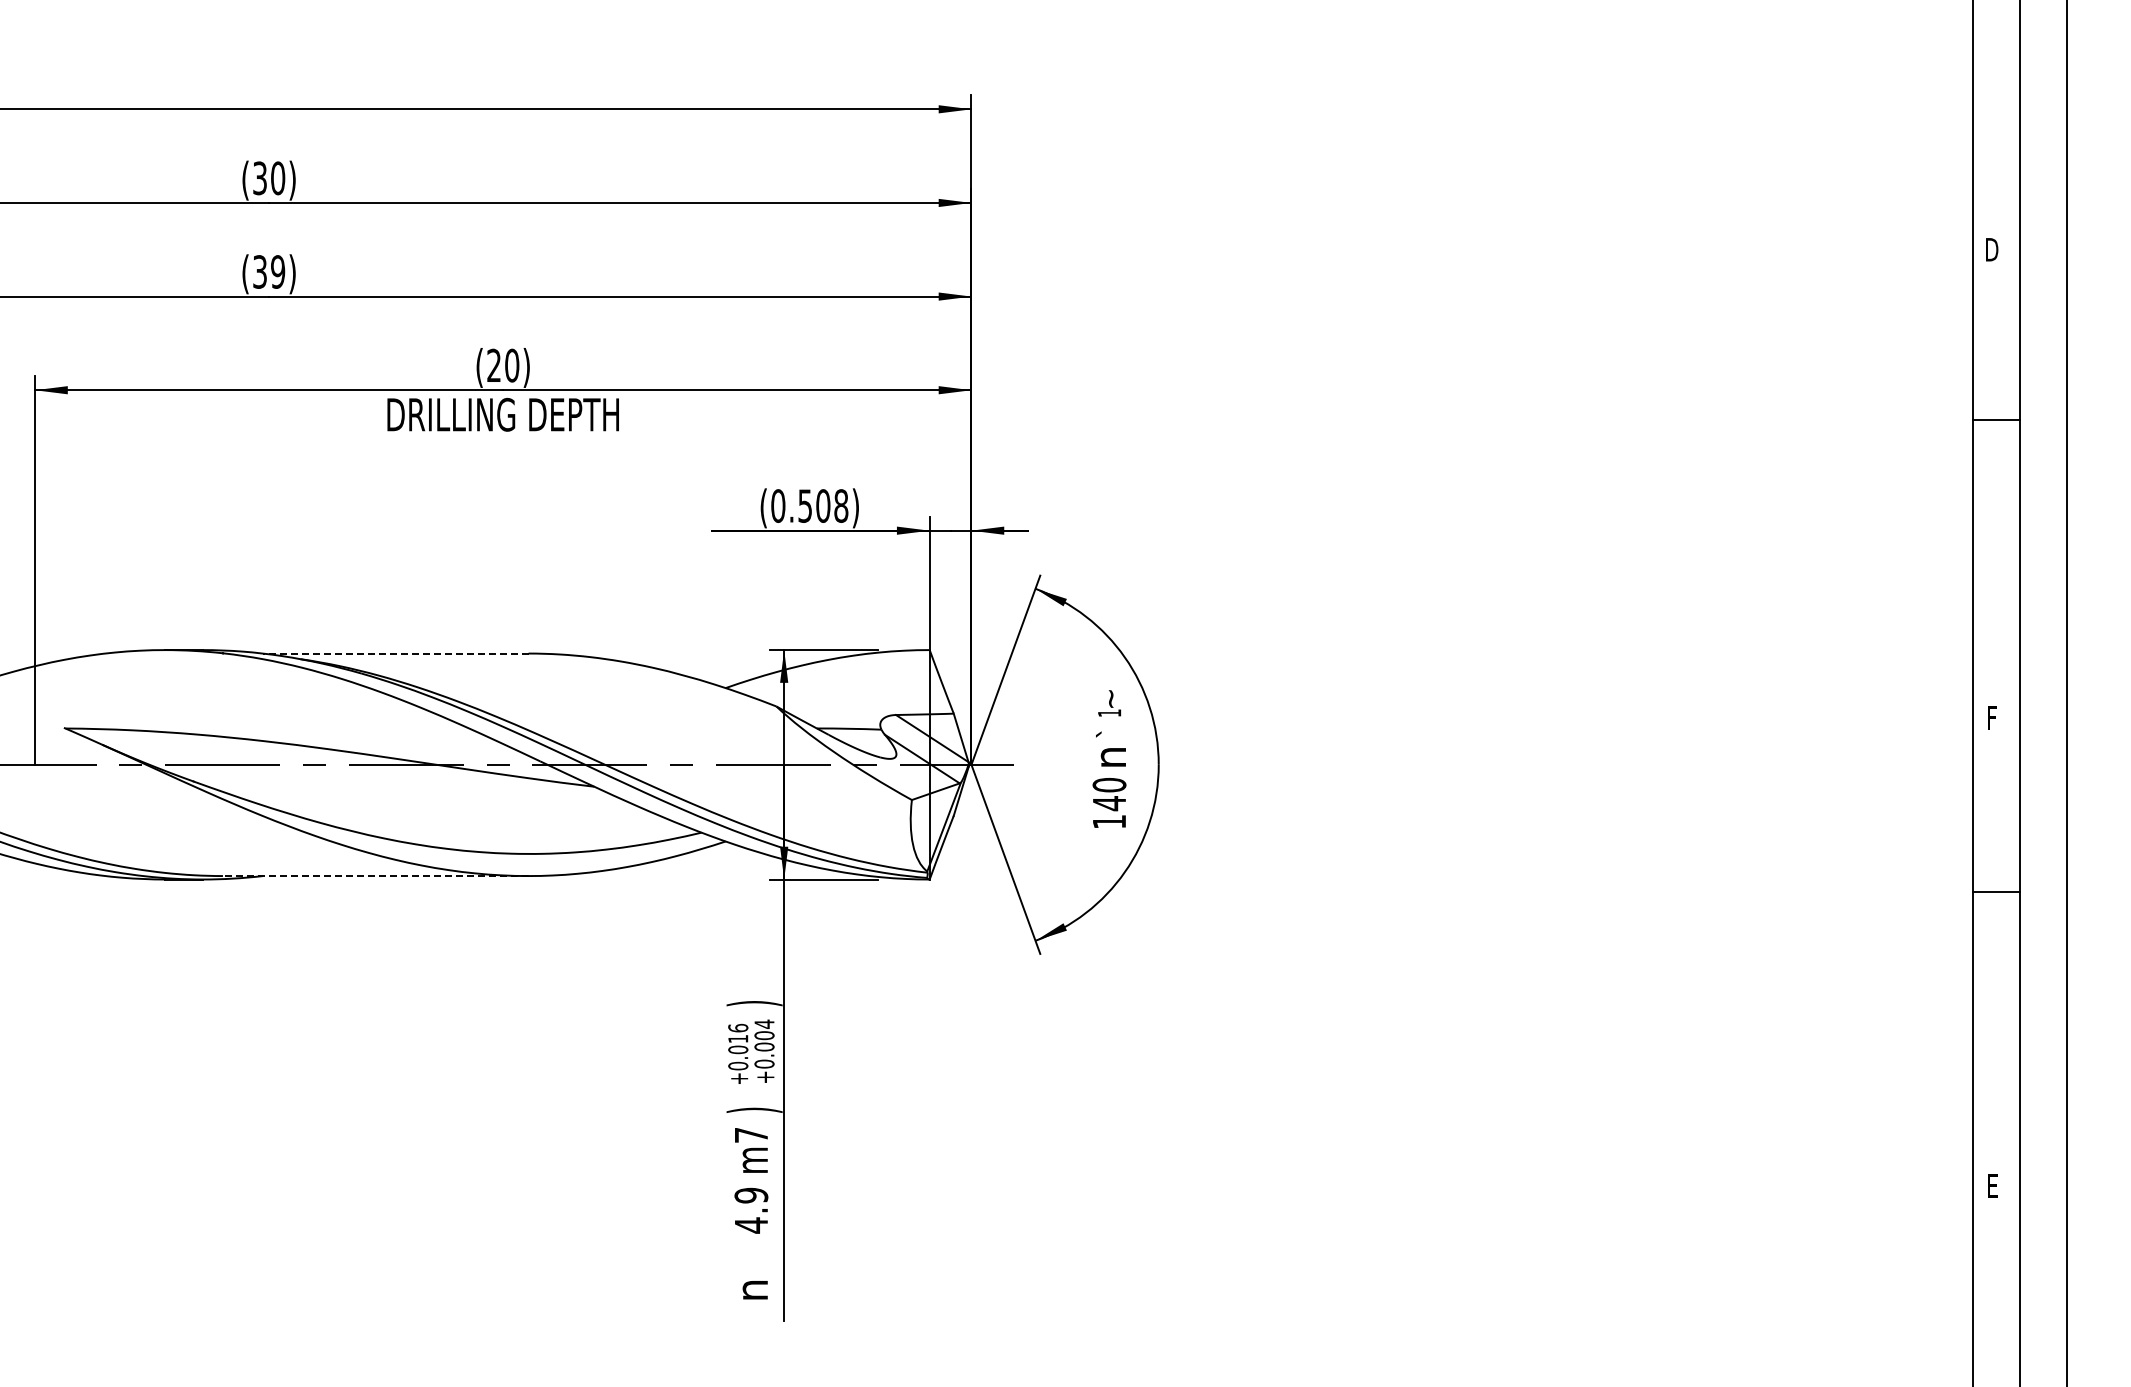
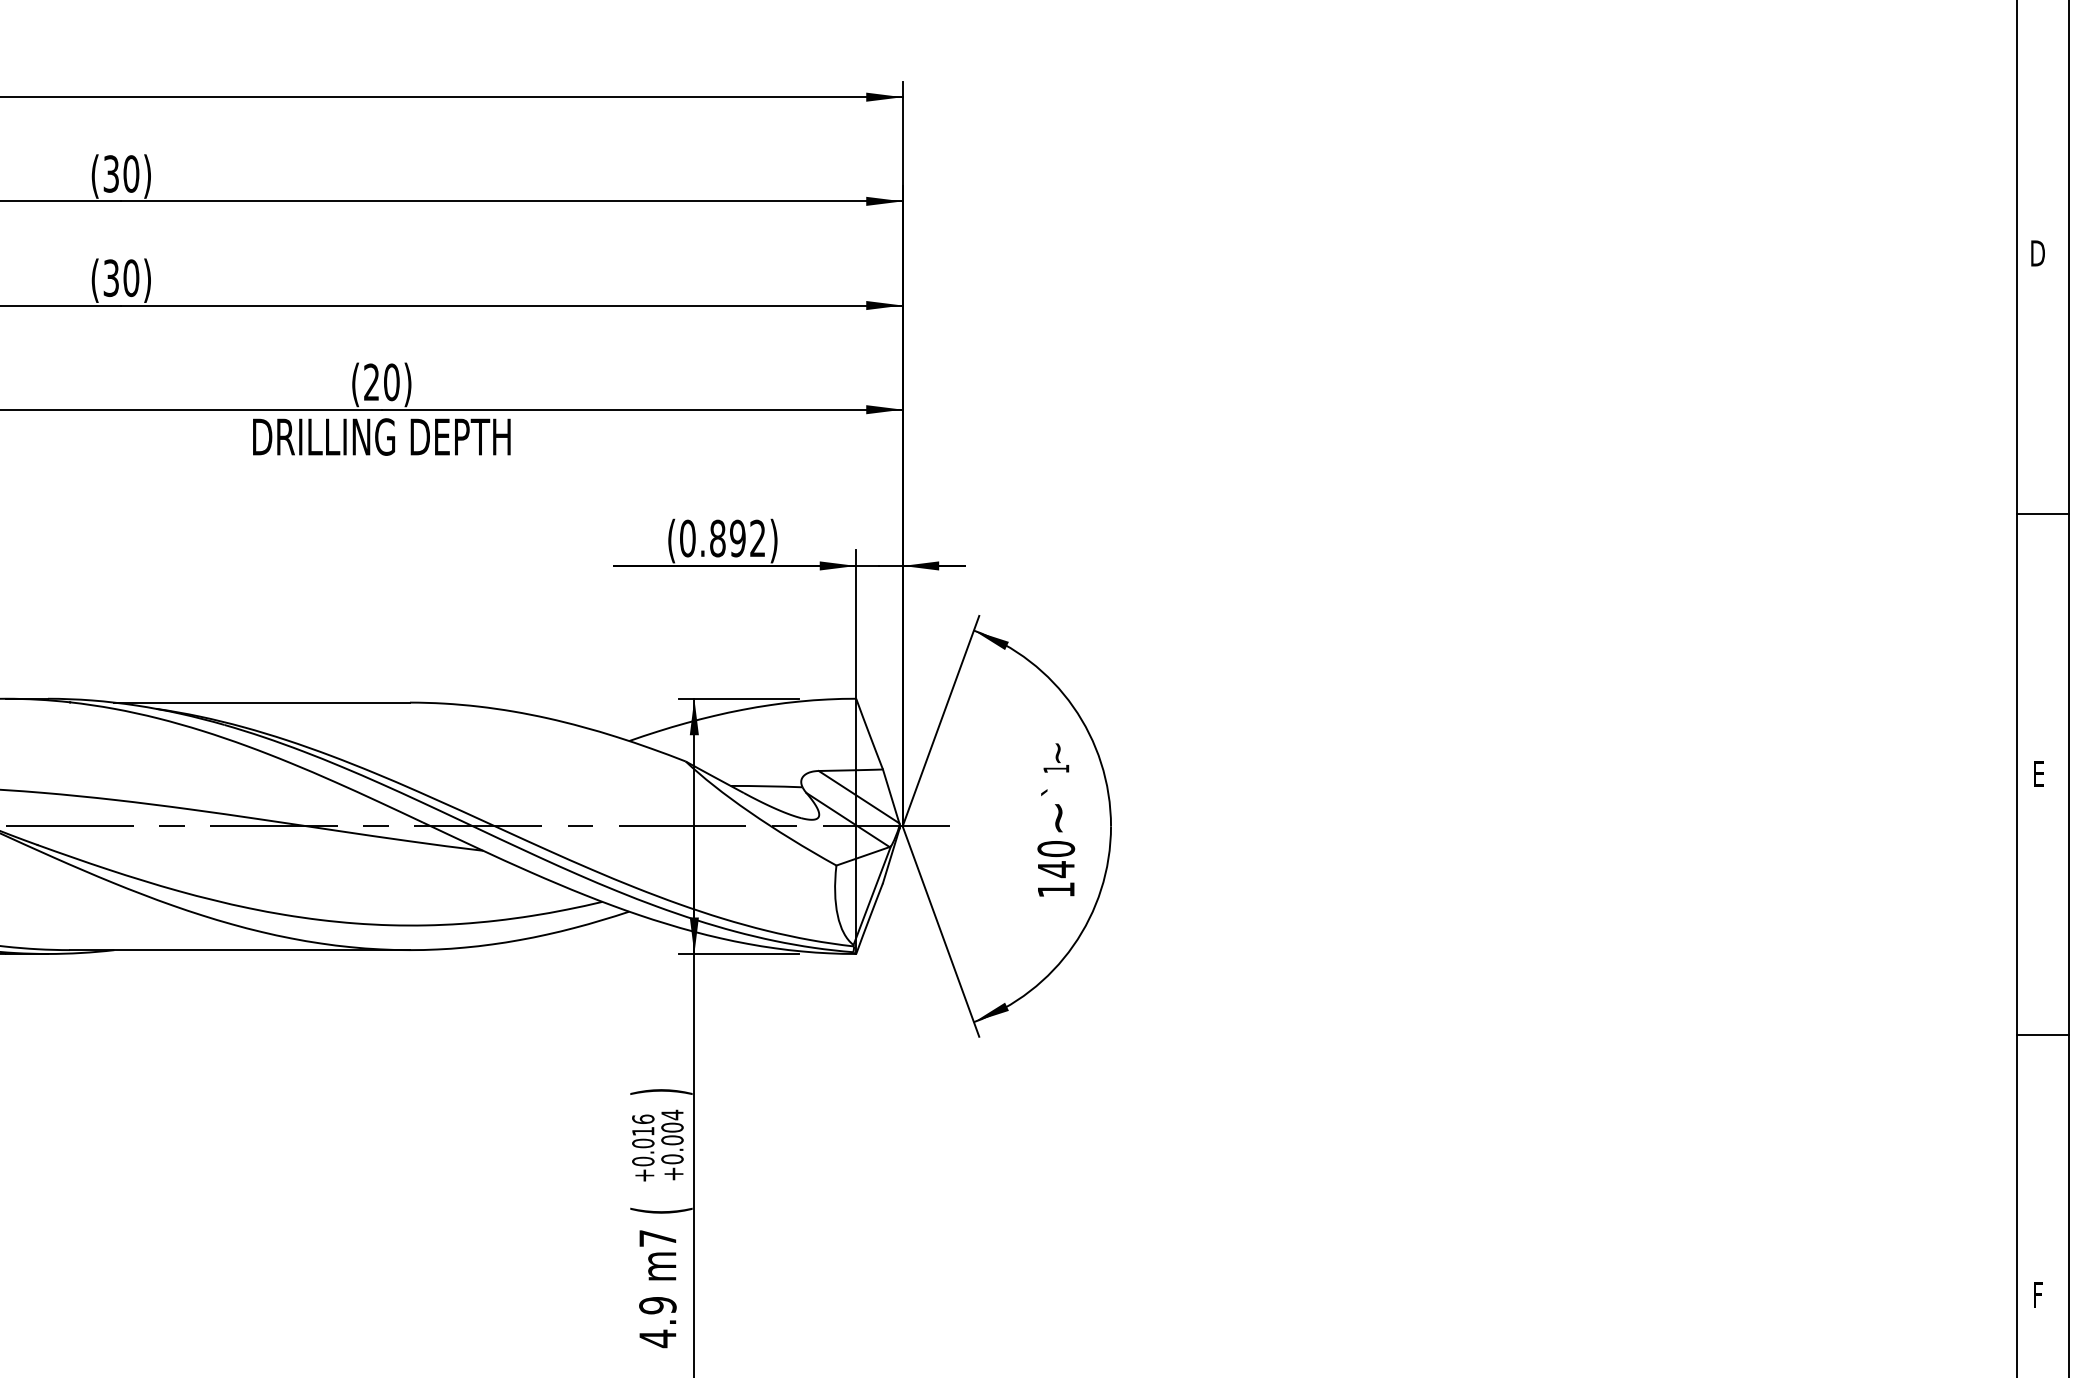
text: (278, 271) -> (131, 277), (39) -> (30)
line: (1996, 419) -> (2042, 513), moved
text: (823, 505) -> (738, 537), (0.508) -> (0.892)
line: (395, 653) -> (261, 702), dashed -> solid
text: (1993, 717) -> (2039, 773), F -> E
text: (1112, 757) -> (1059, 818), n -> ~
line: (375, 876) -> (239, 950), dashed -> solid
line: (1996, 892) -> (2042, 1035), moved
text: (754, 1109) -> (661, 1209), ) -> (
text: (1993, 1185) -> (2039, 1294), E -> F

